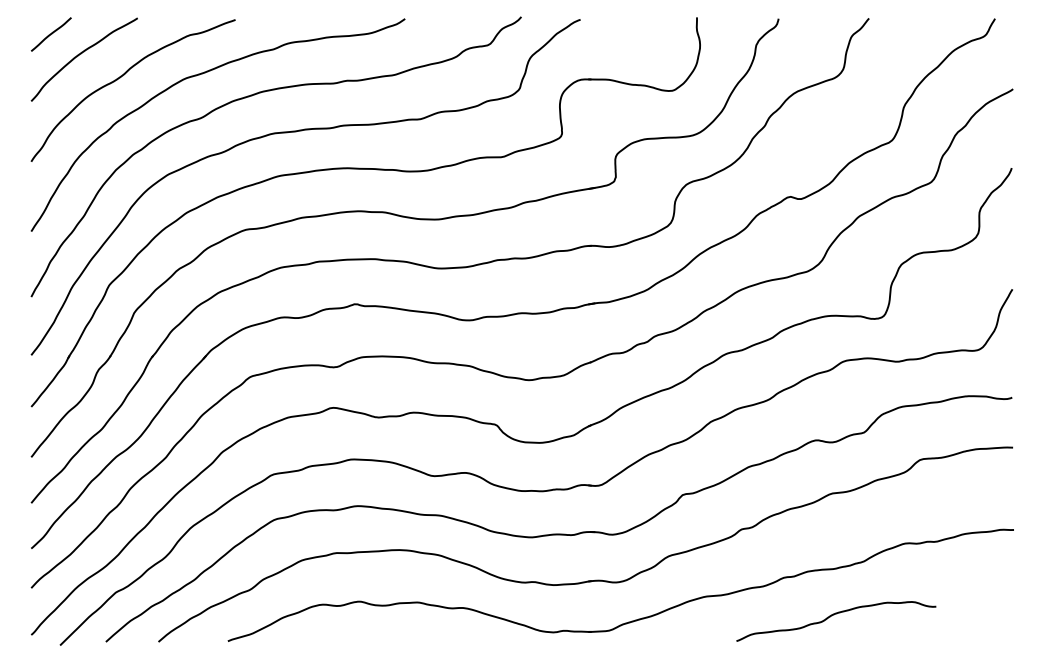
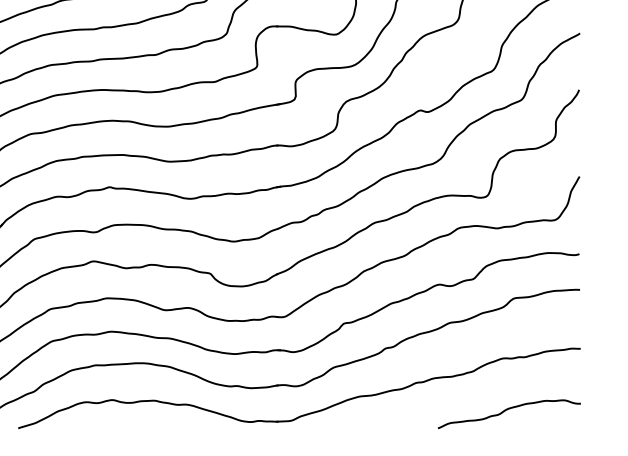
curve: (834, 615) -> (508, 409), moved

